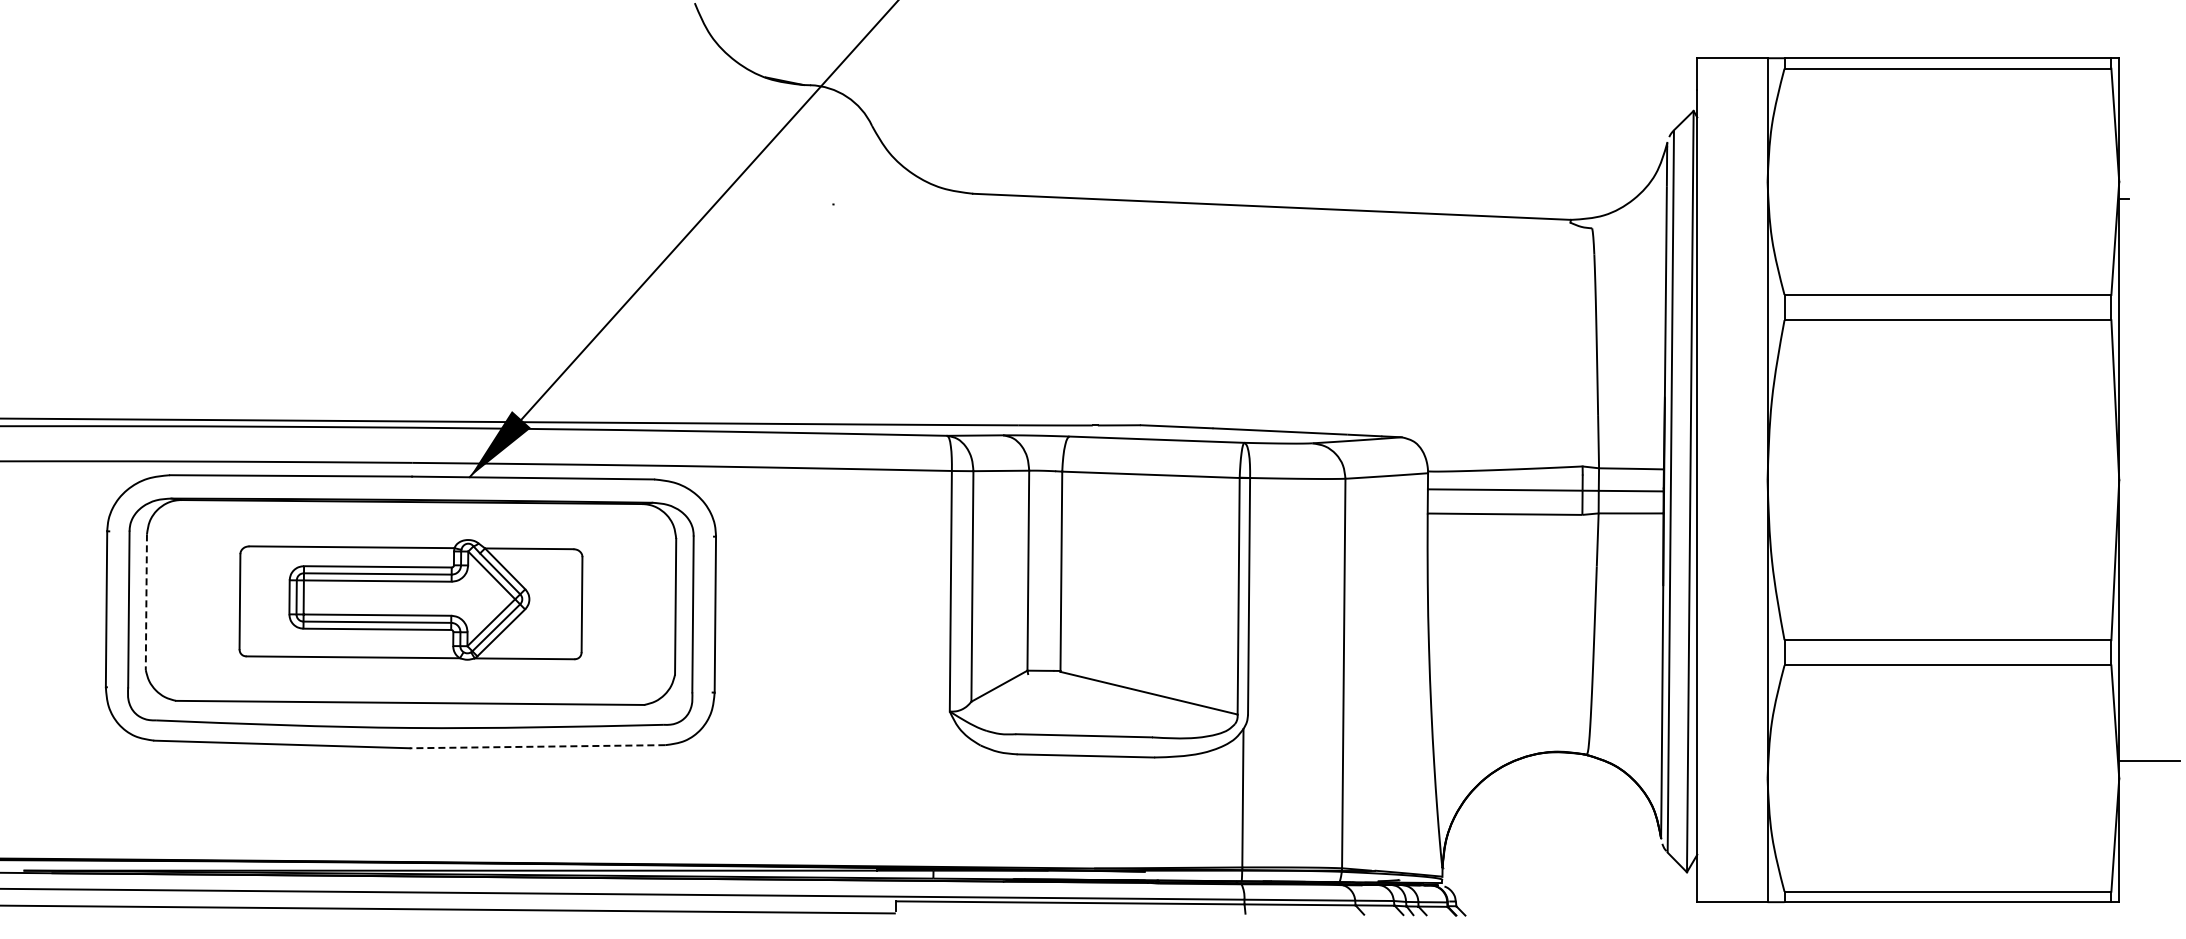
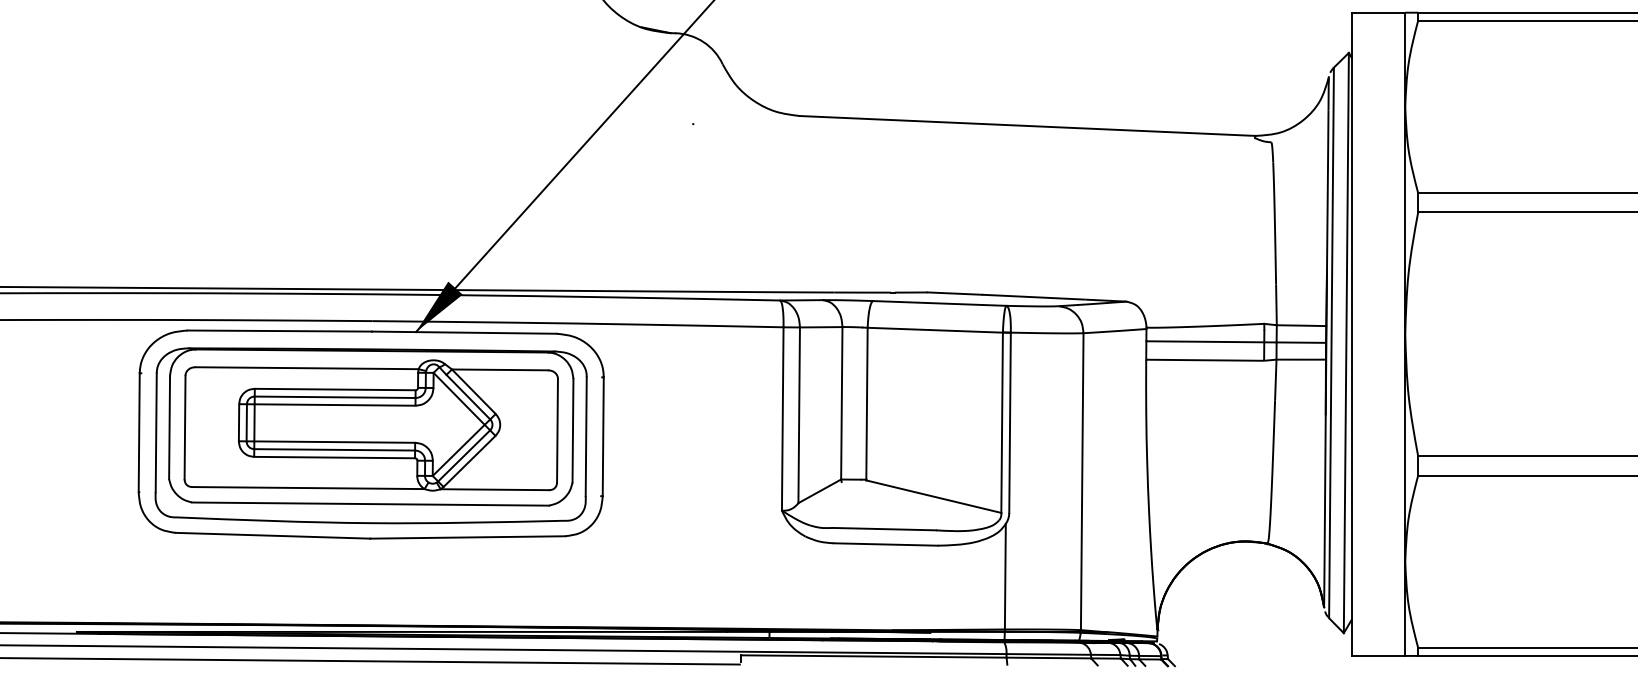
part: (410, 599) -> (370, 425), size x1.43
line: (146, 602) -> (169, 427), dashed -> solid
line: (537, 746) -> (467, 537), dashed -> solid

